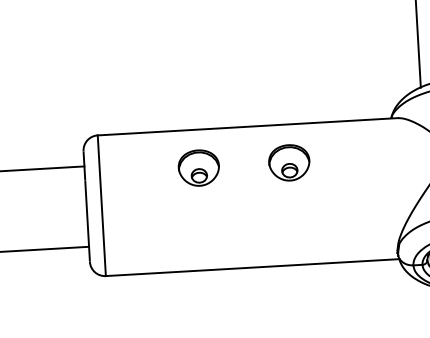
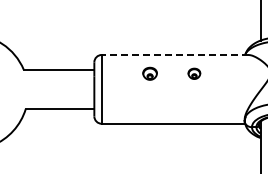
line: (246, 125) -> (174, 54), solid -> dashed
part: (289, 162) -> (194, 73), size x0.6
part: (197, 167) -> (149, 73), size x0.7

